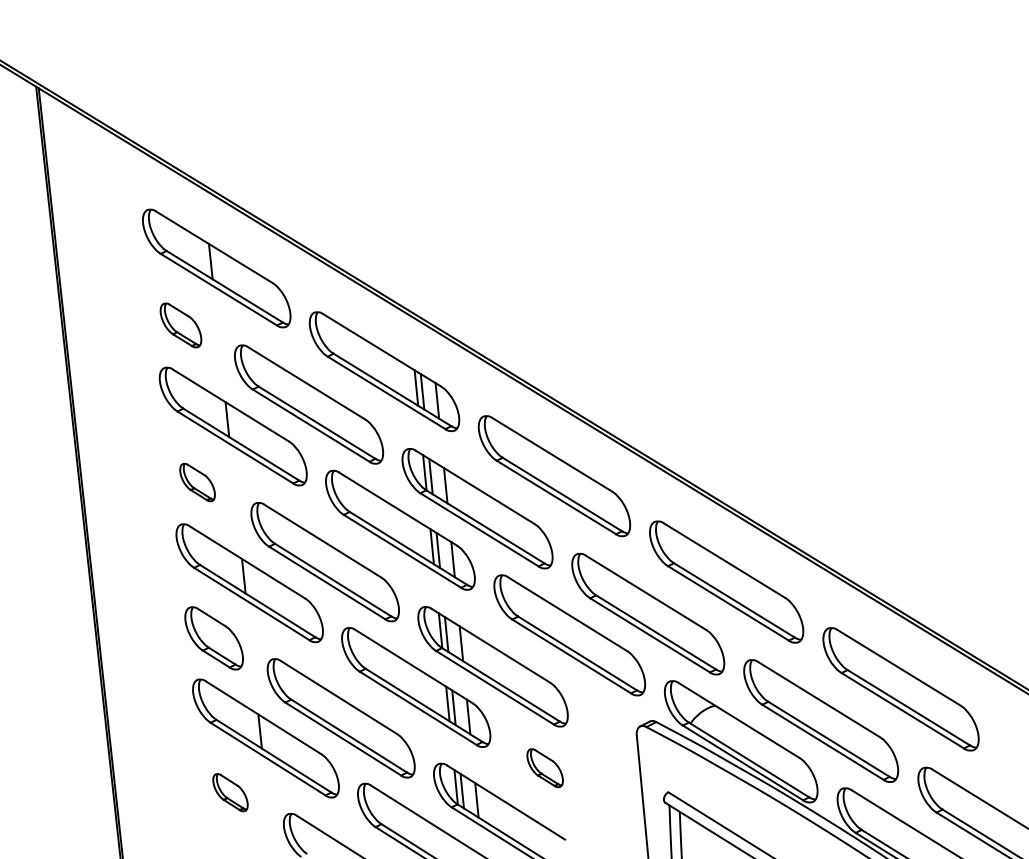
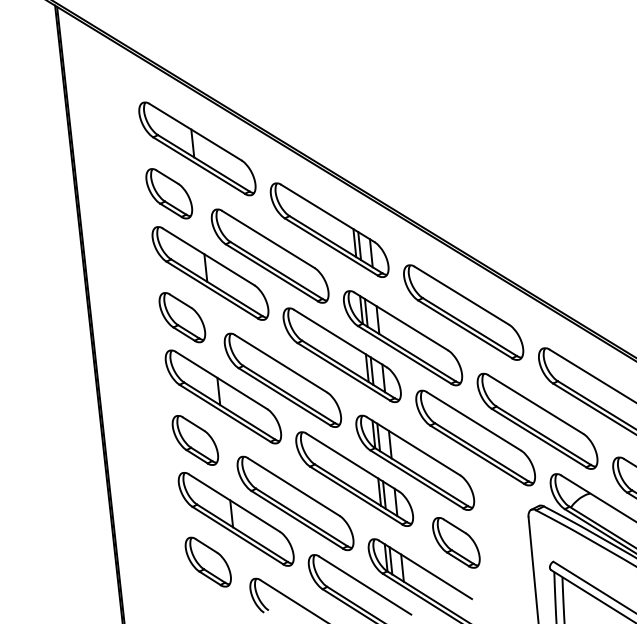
part: (180, 325) -> (168, 193), size x1.43
part: (197, 482) -> (182, 317), size x1.67
part: (544, 767) -> (455, 542), size x1.67
part: (230, 792) -> (208, 561), size x1.67

